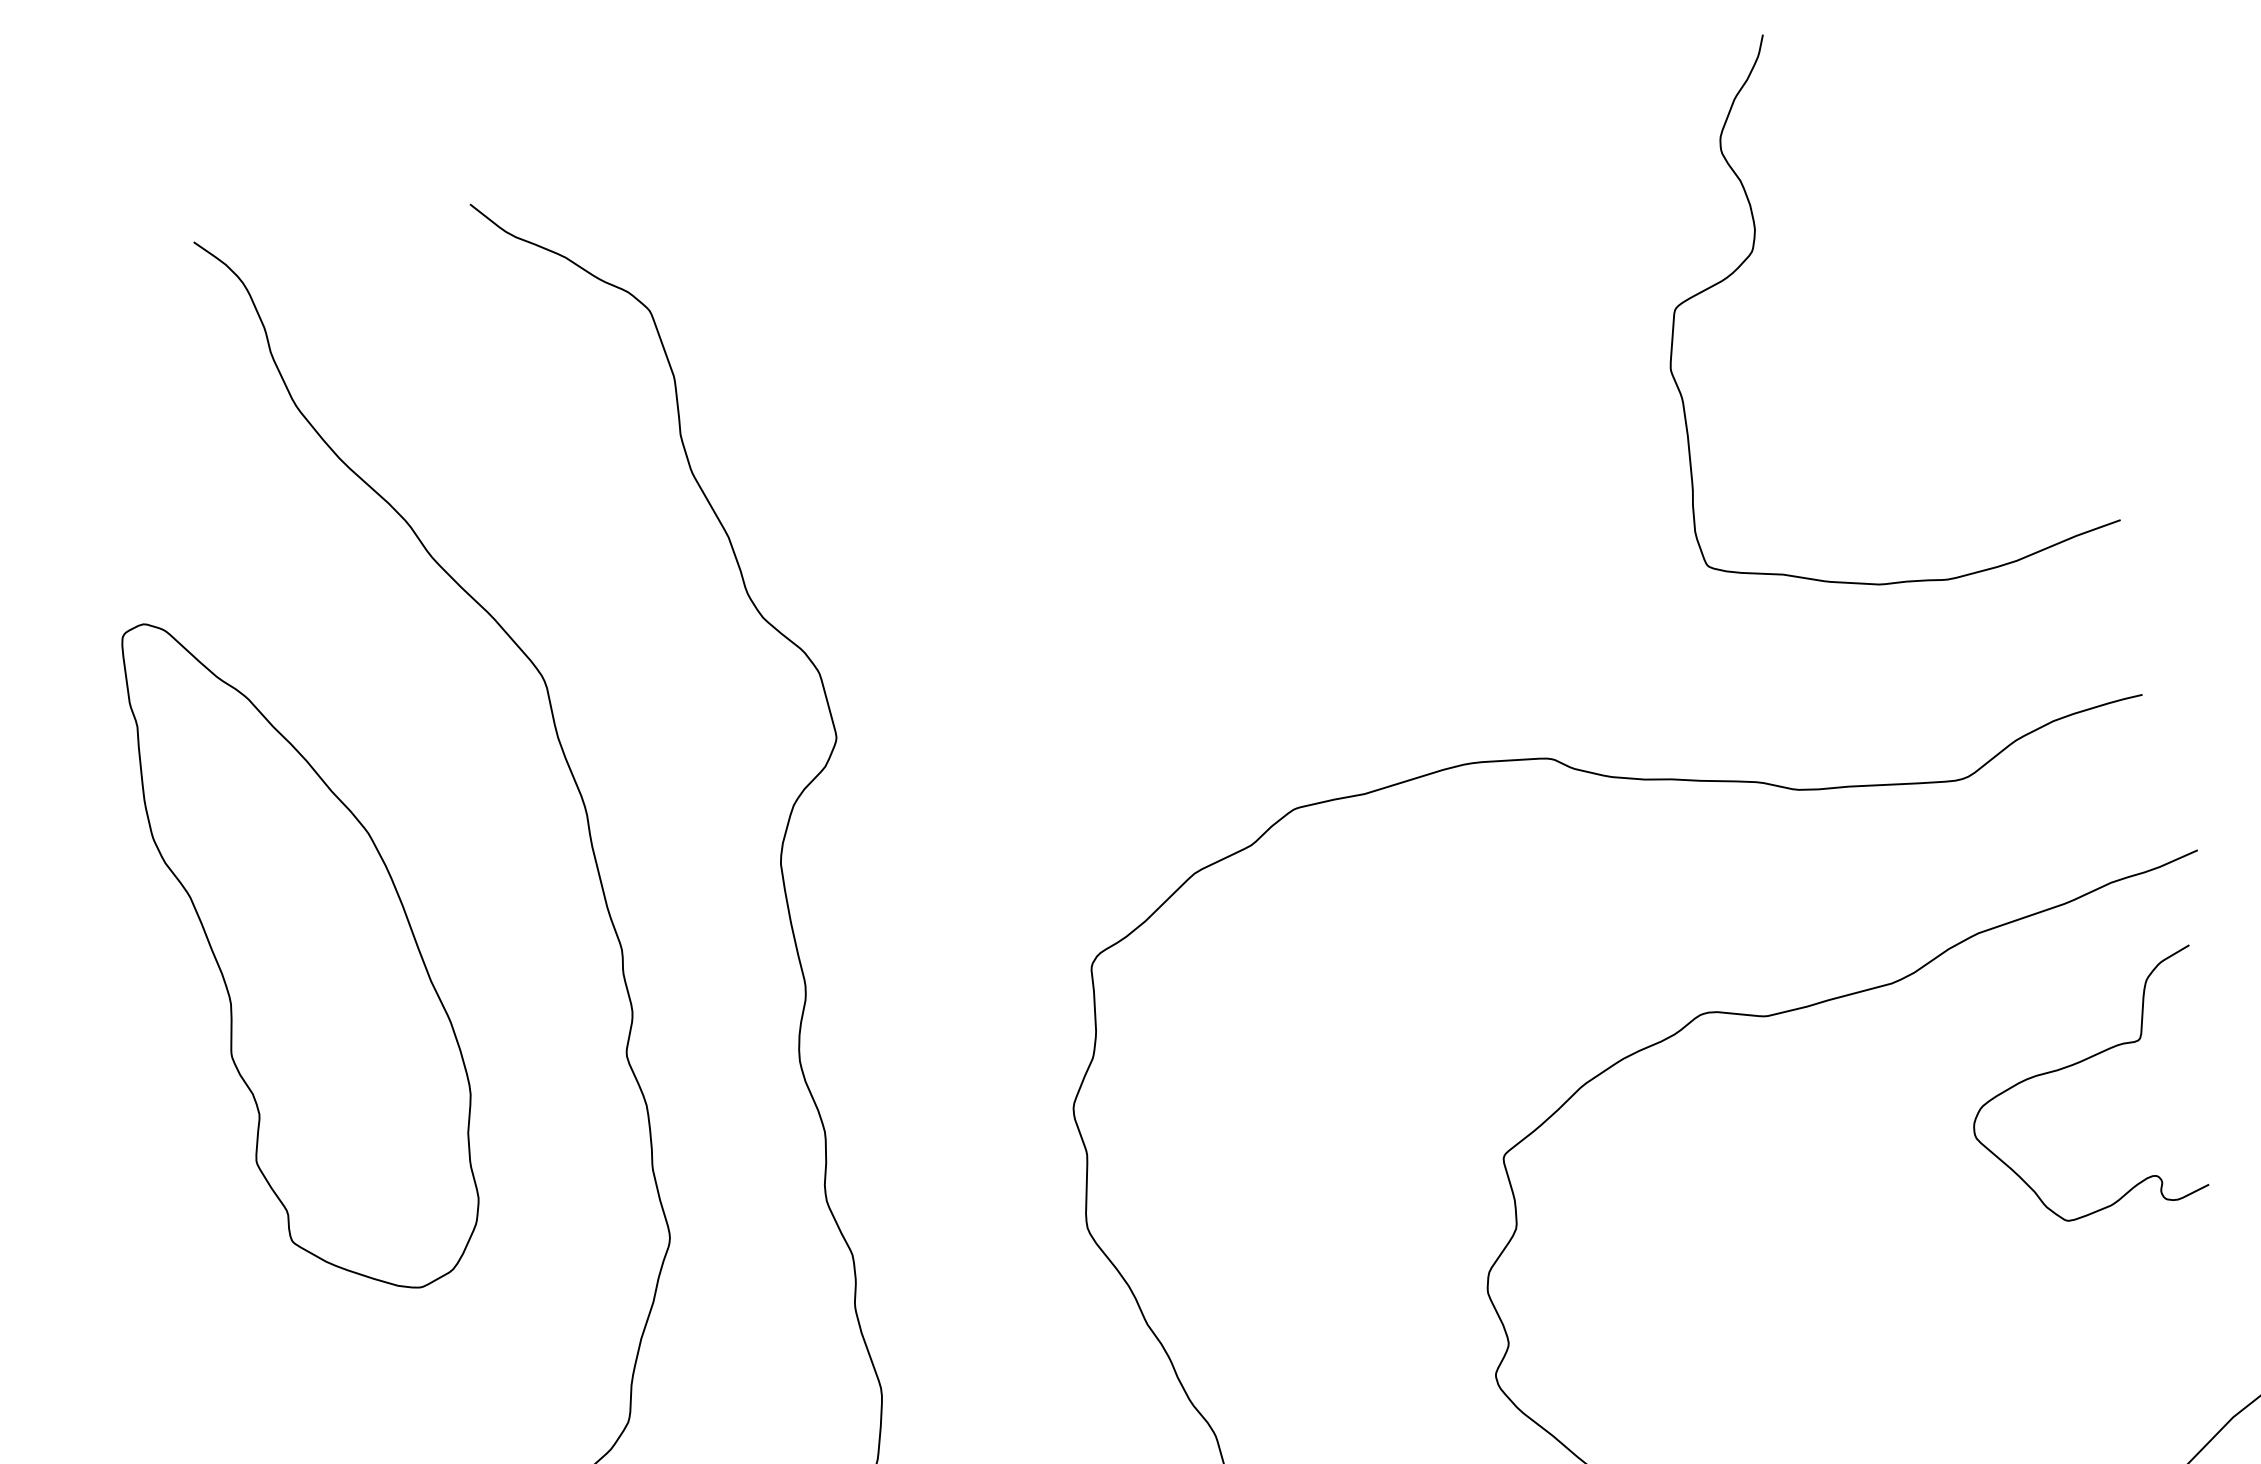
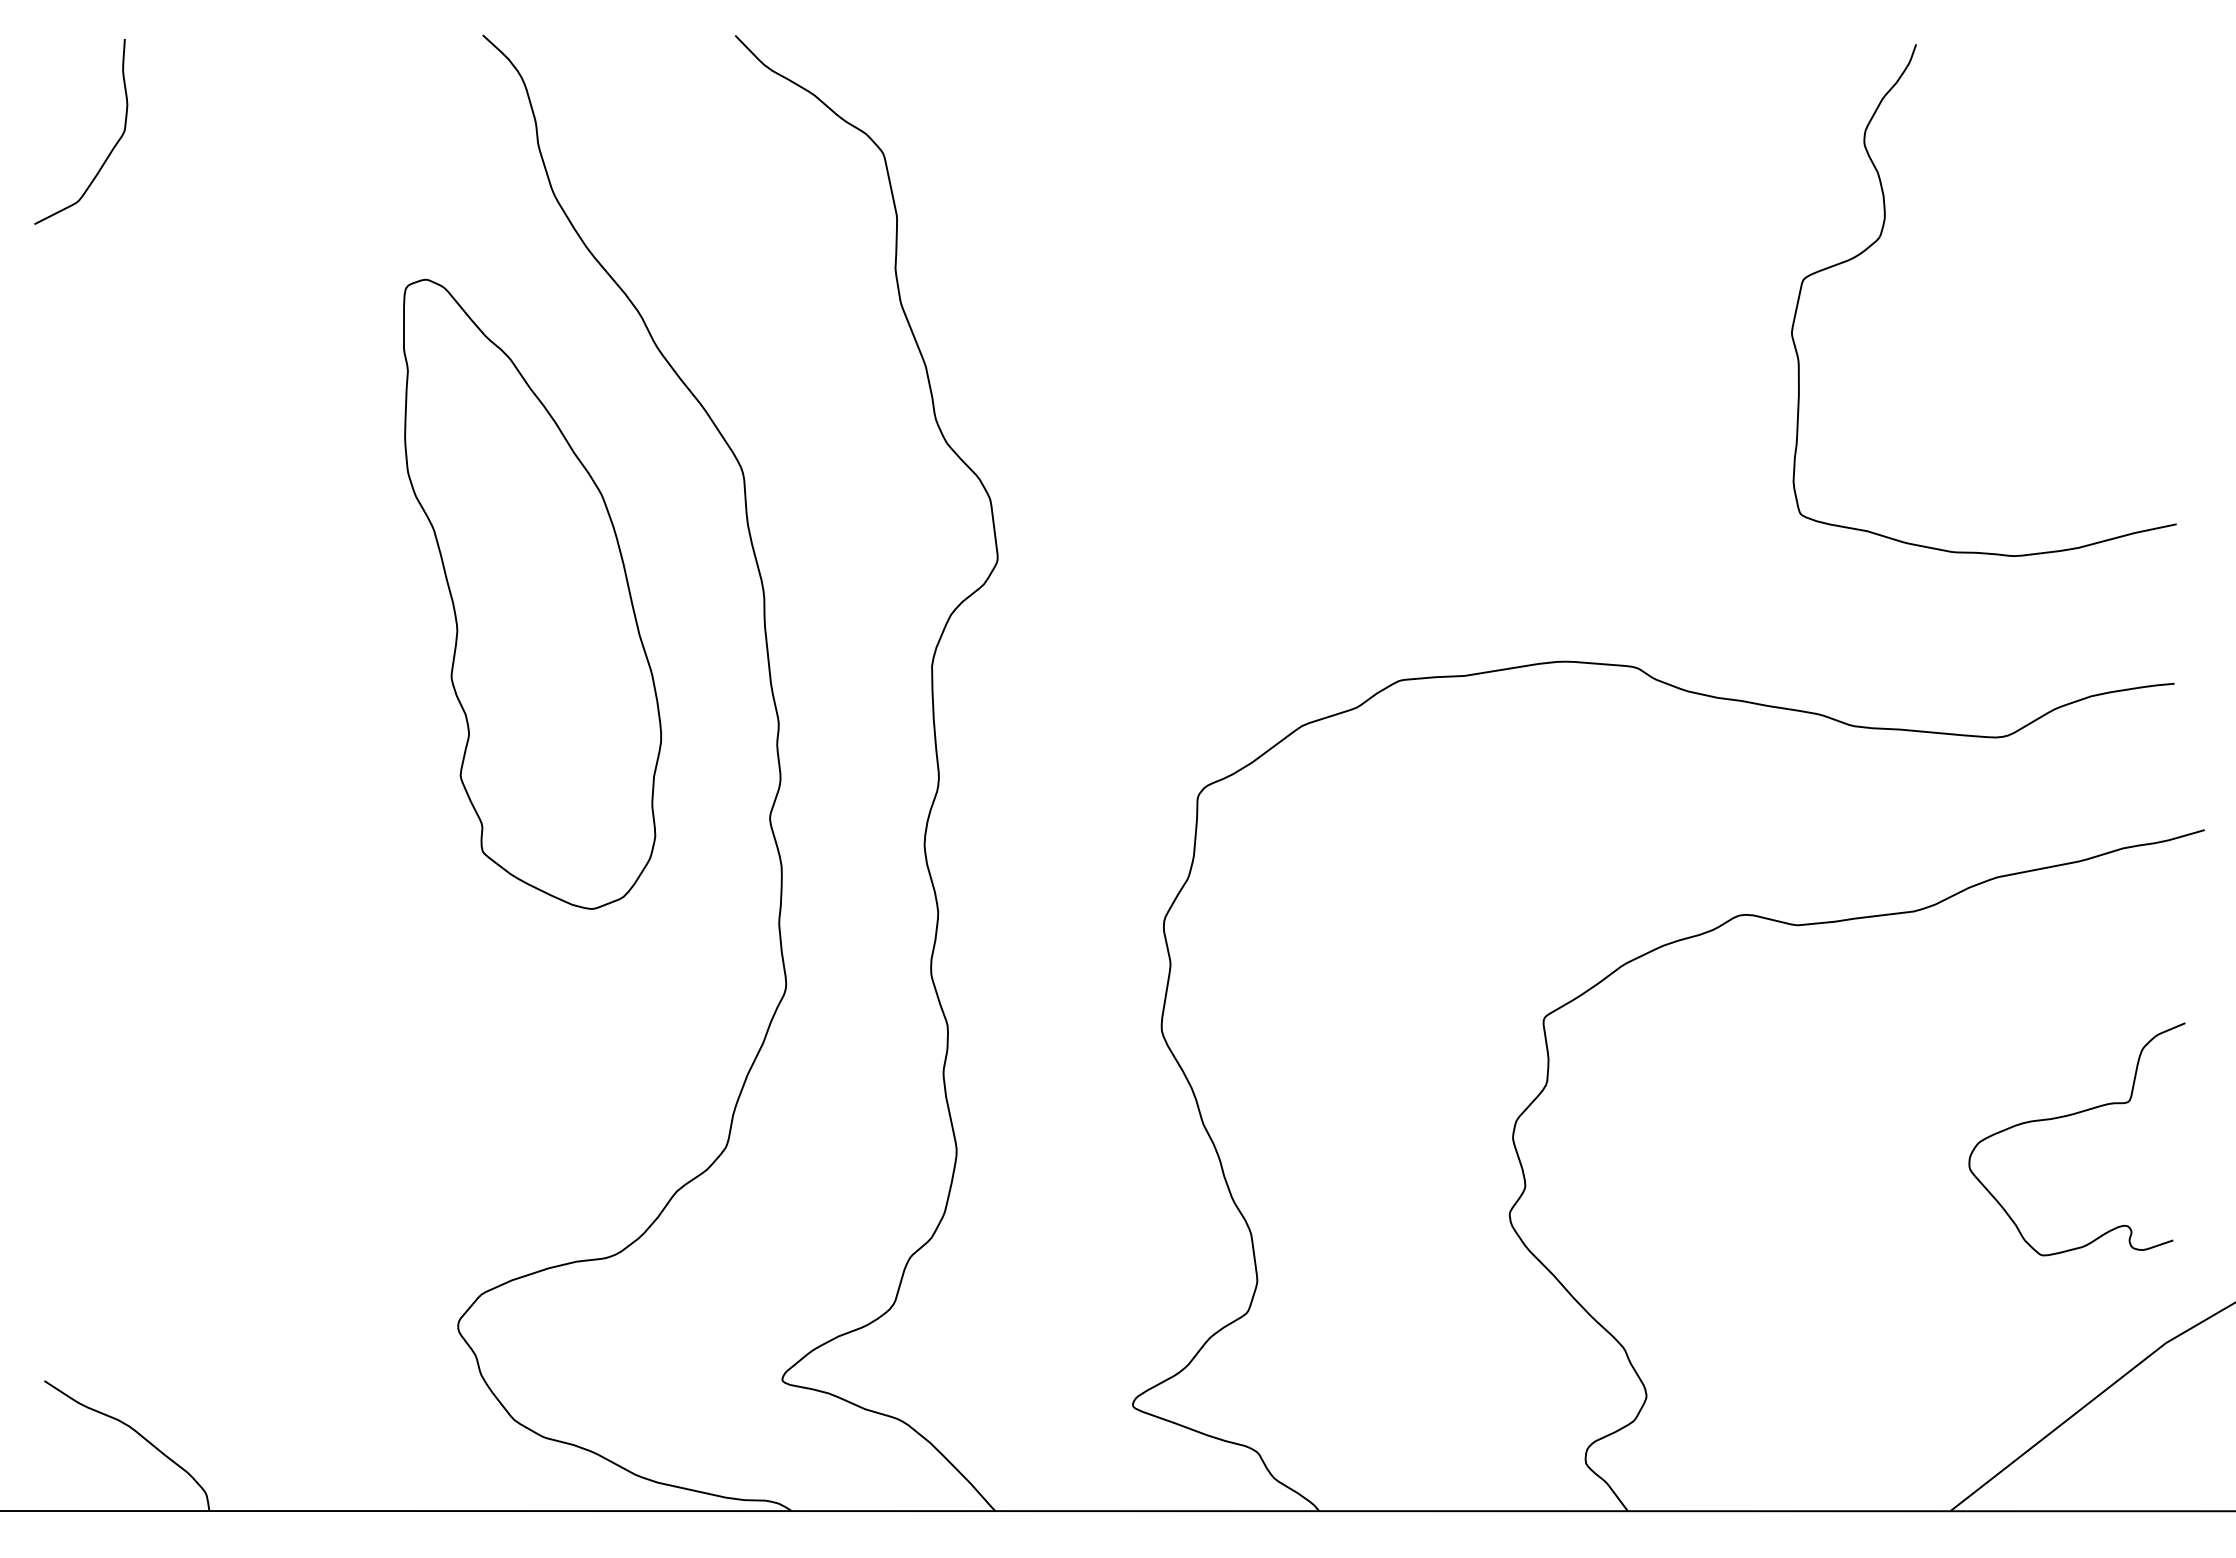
part: (307, 951) -> (532, 593), moved
curve: (2076, 1064) -> (2069, 1116), moved

